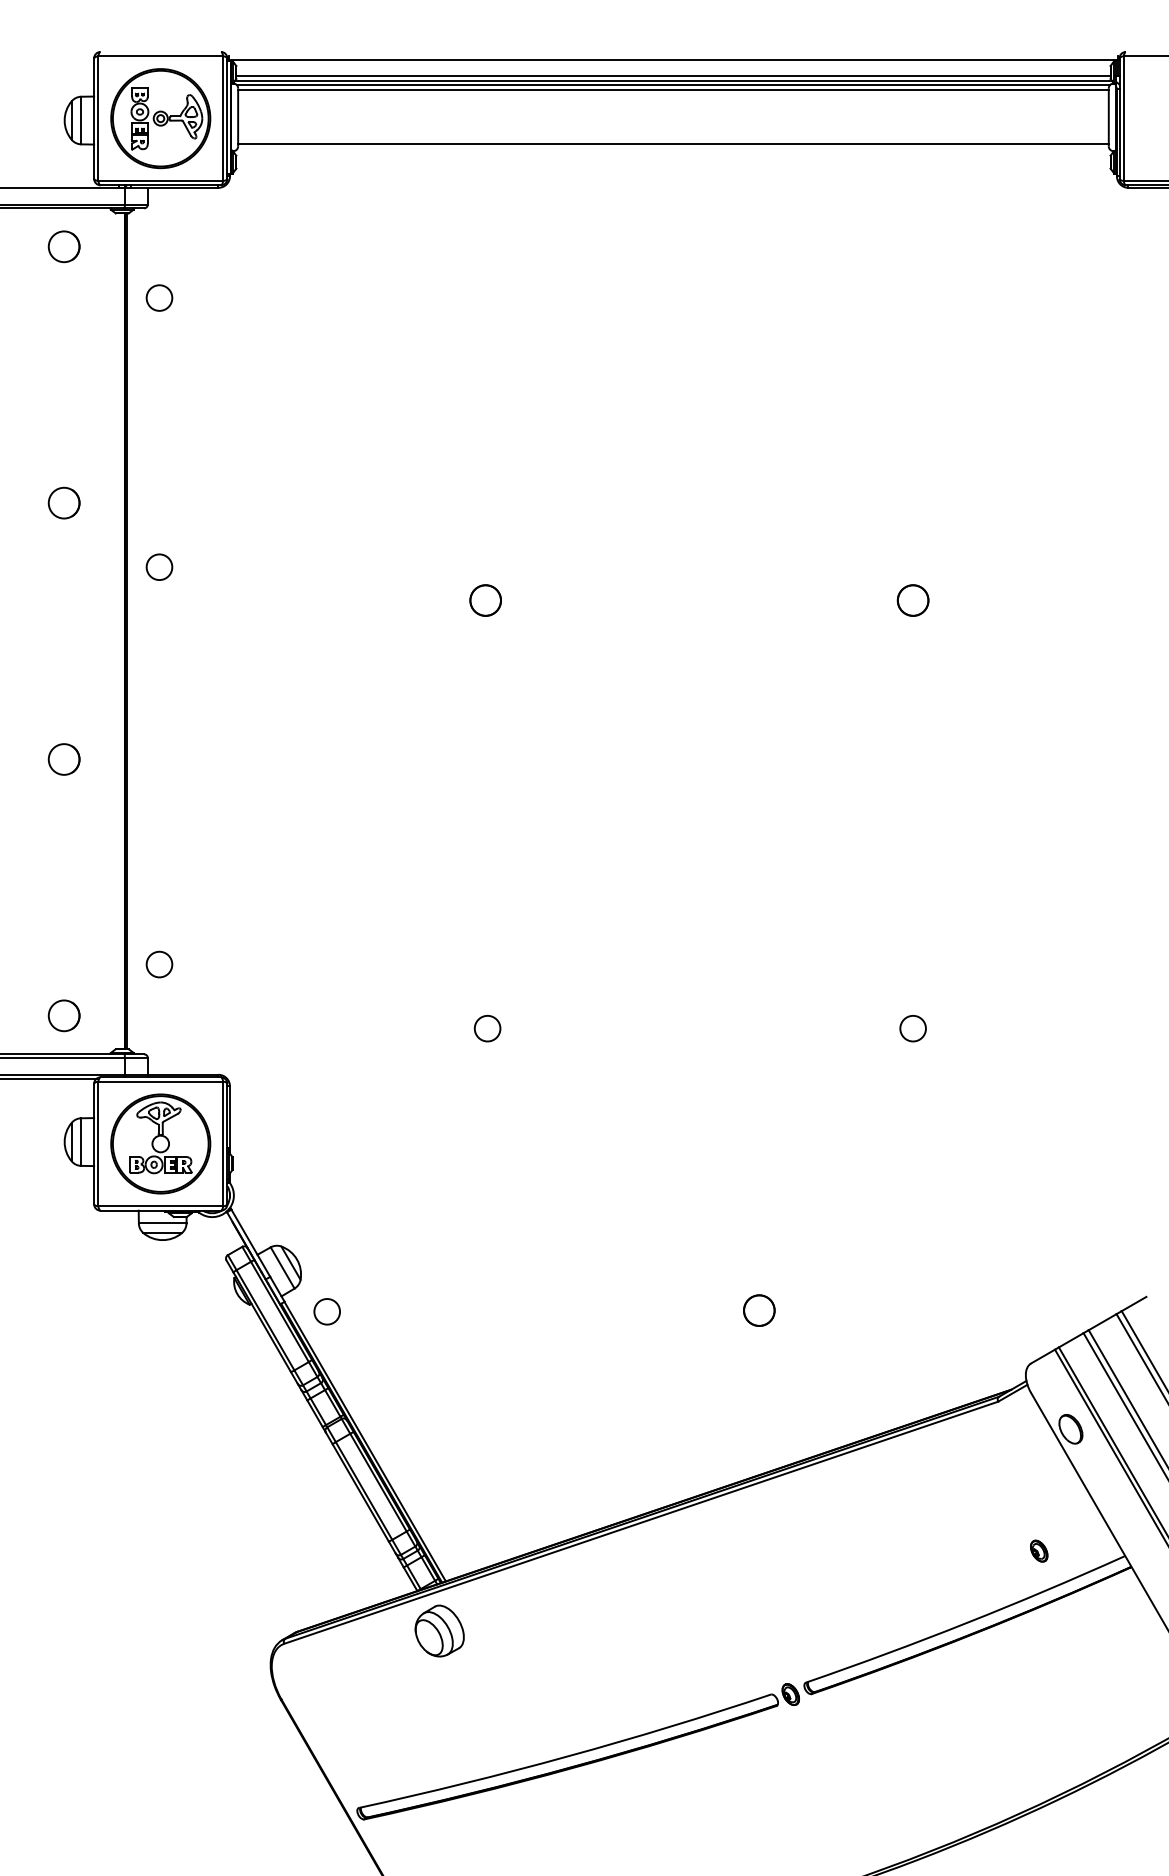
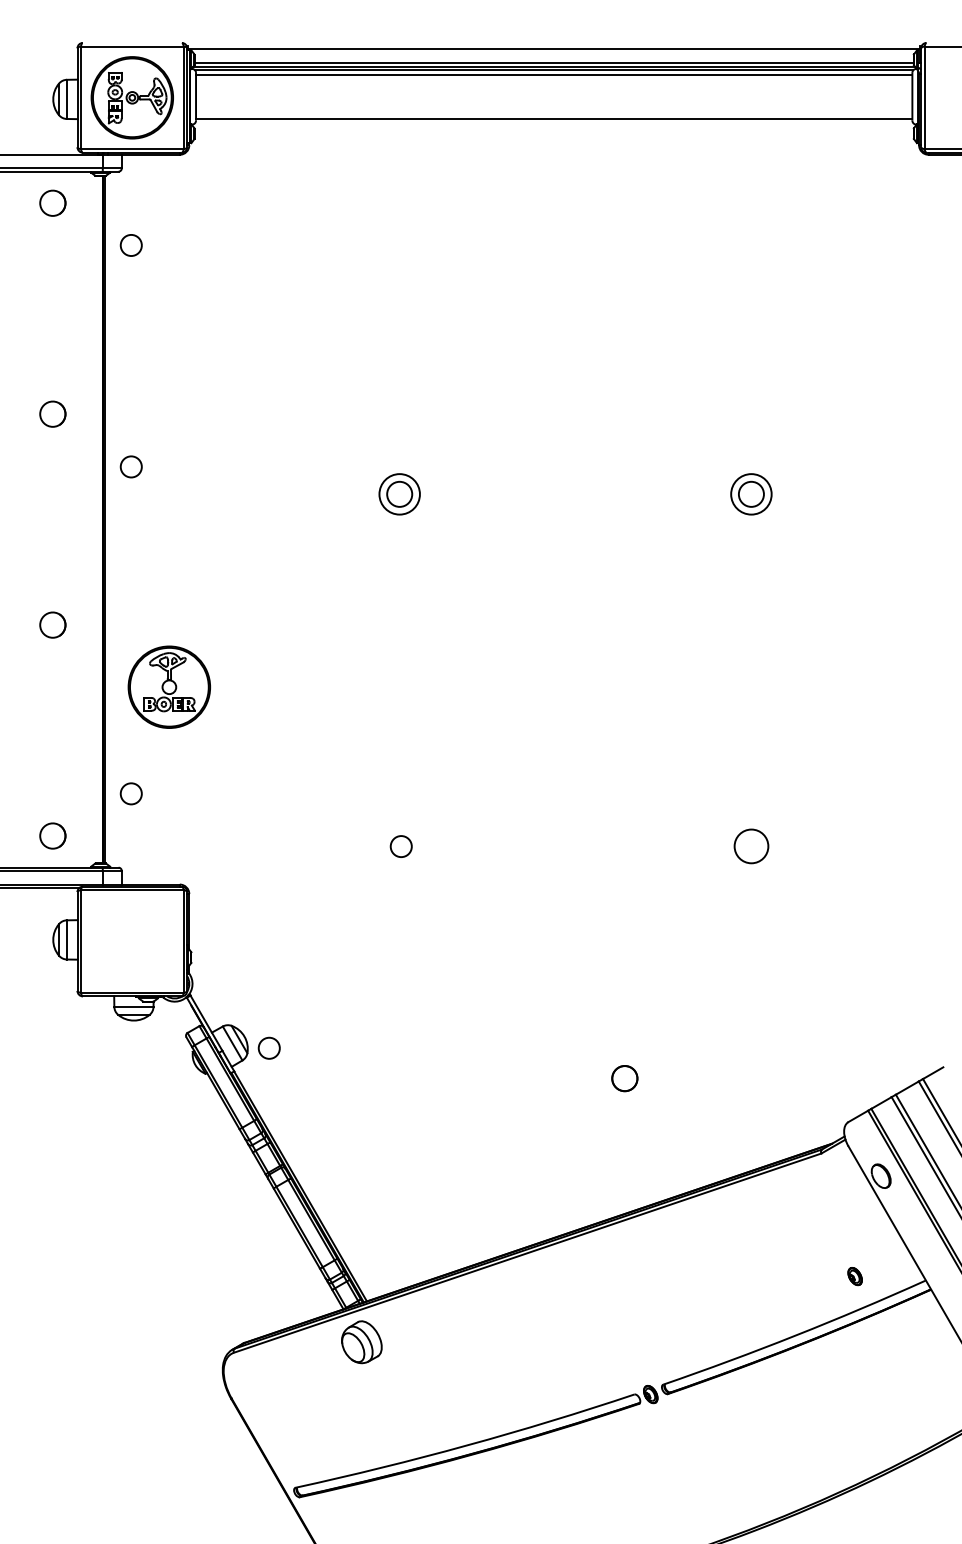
circle: (485, 600) -> (399, 494), size x1.6
circle: (912, 600) -> (750, 494), size x1.6
circle: (912, 1028) -> (750, 846), size x1.6
part: (160, 1143) -> (169, 686), moved
circle: (326, 1311) -> (268, 1048), moved

